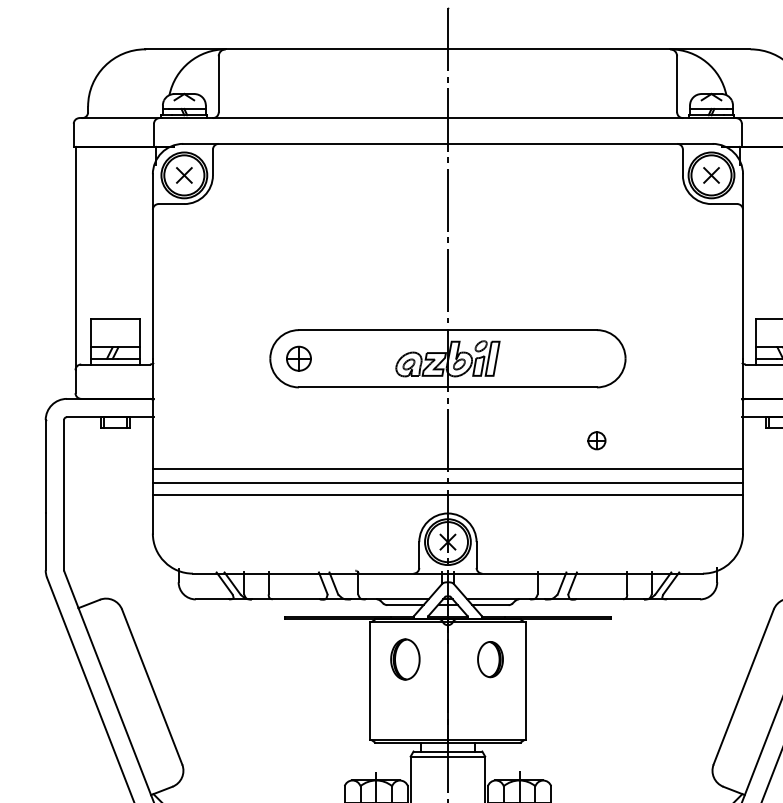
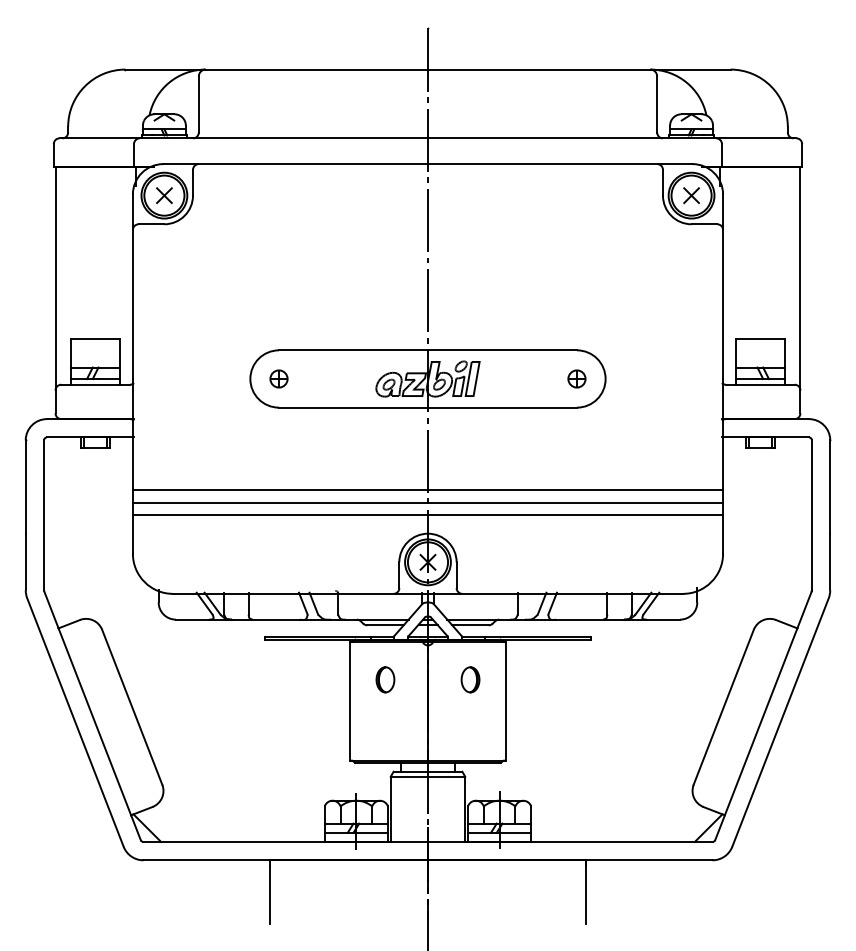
part: (298, 358) -> (278, 378), size x0.71
part: (596, 440) -> (576, 378), moved
part: (405, 659) -> (385, 679), size x0.62
part: (490, 659) -> (470, 679), size x0.71

